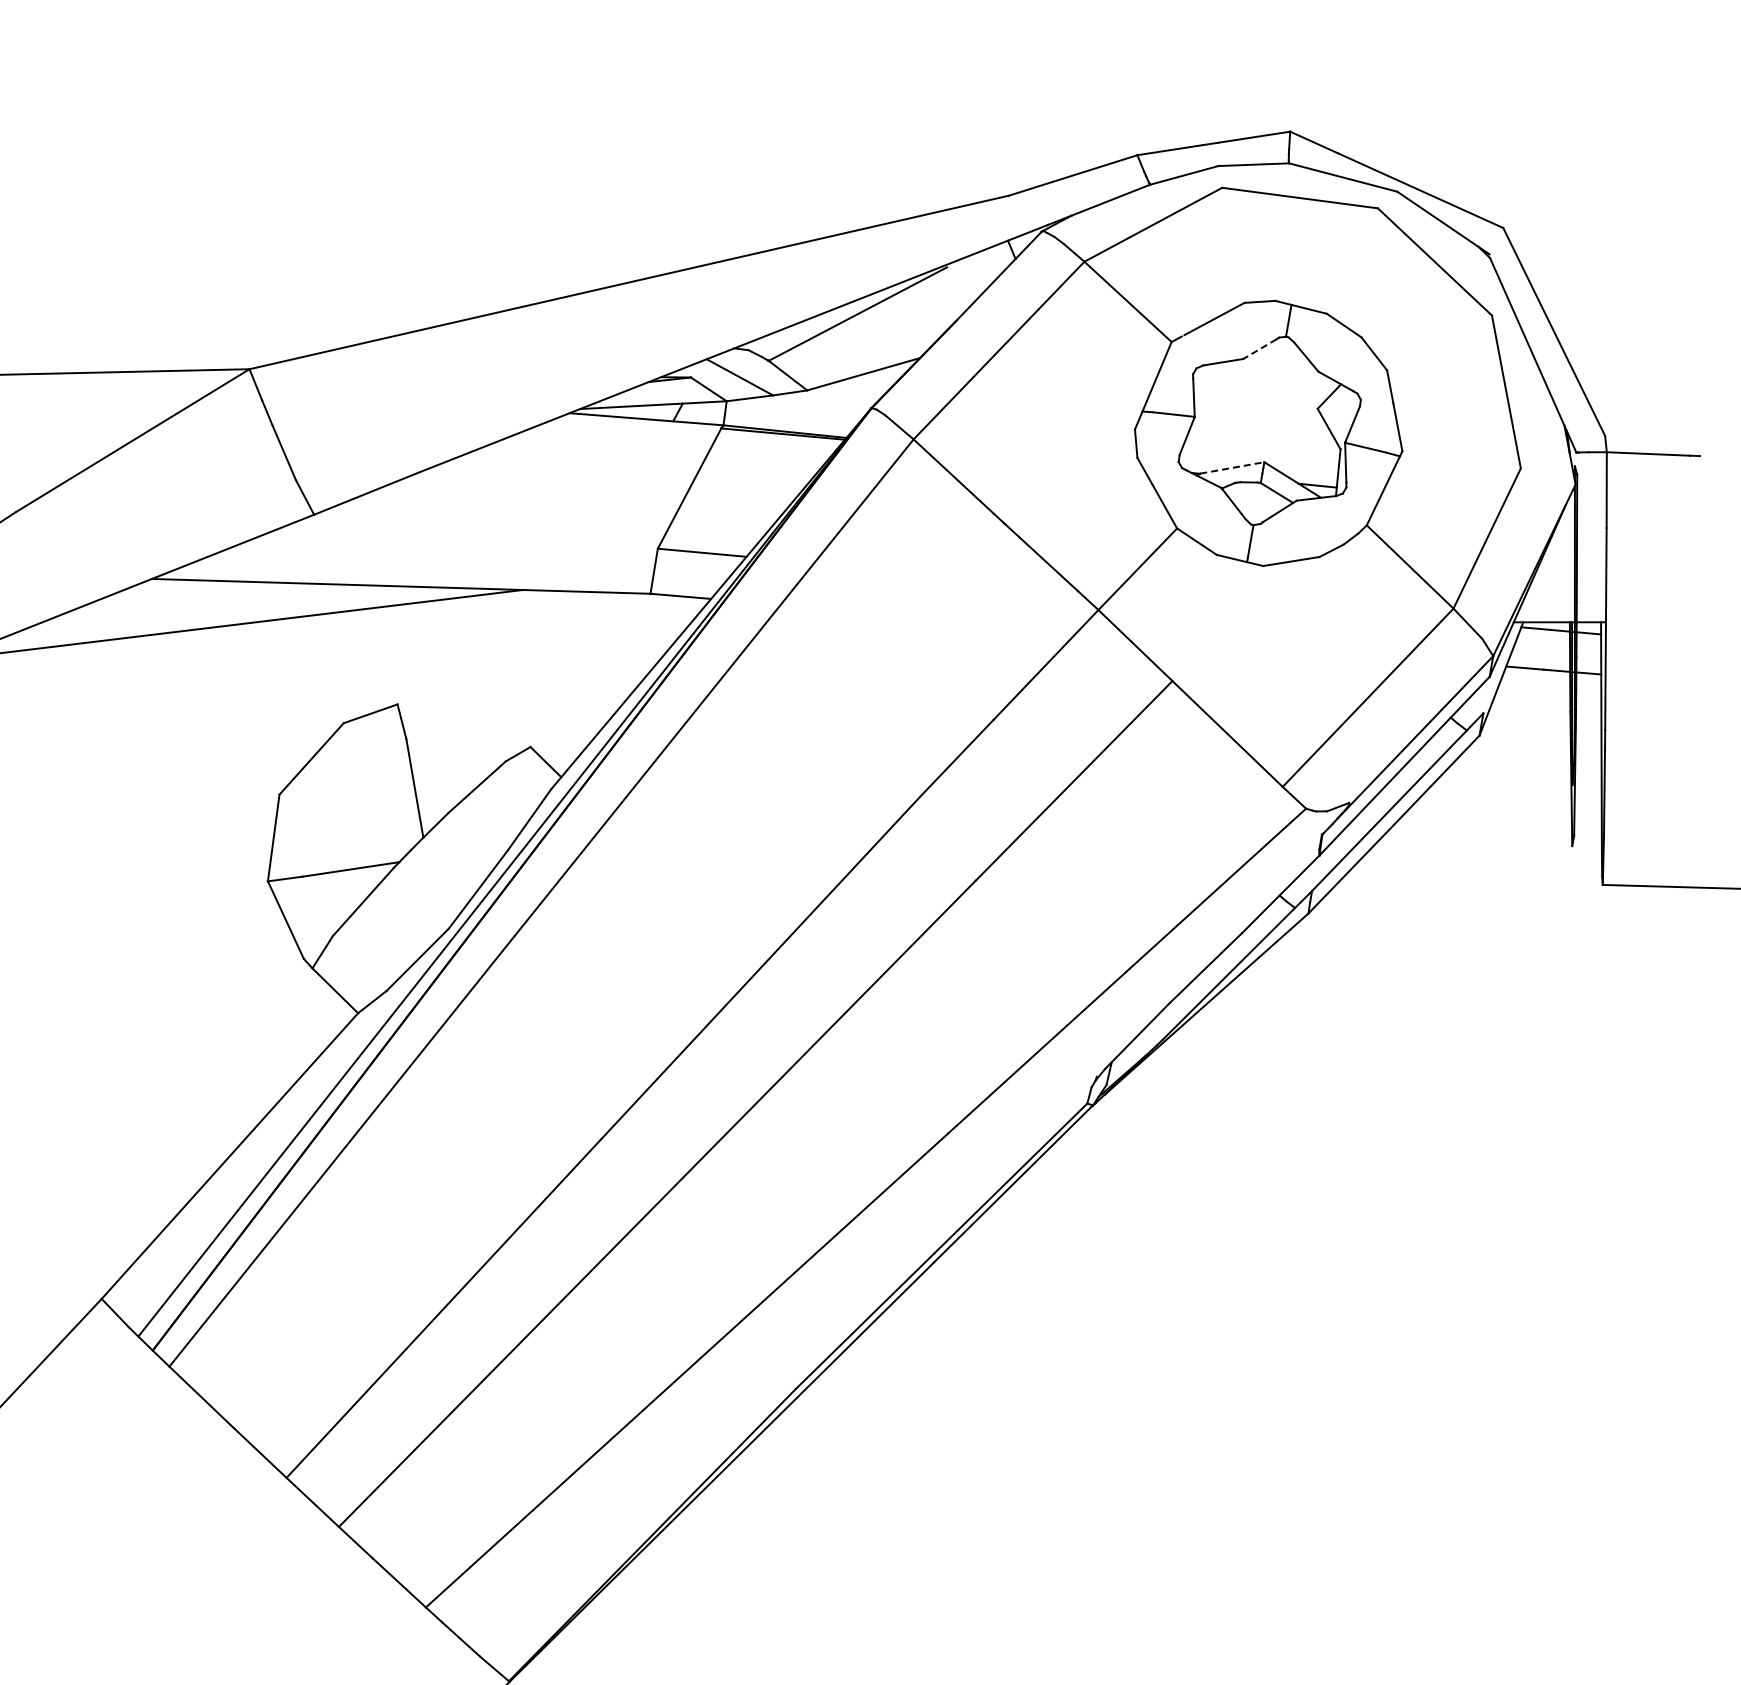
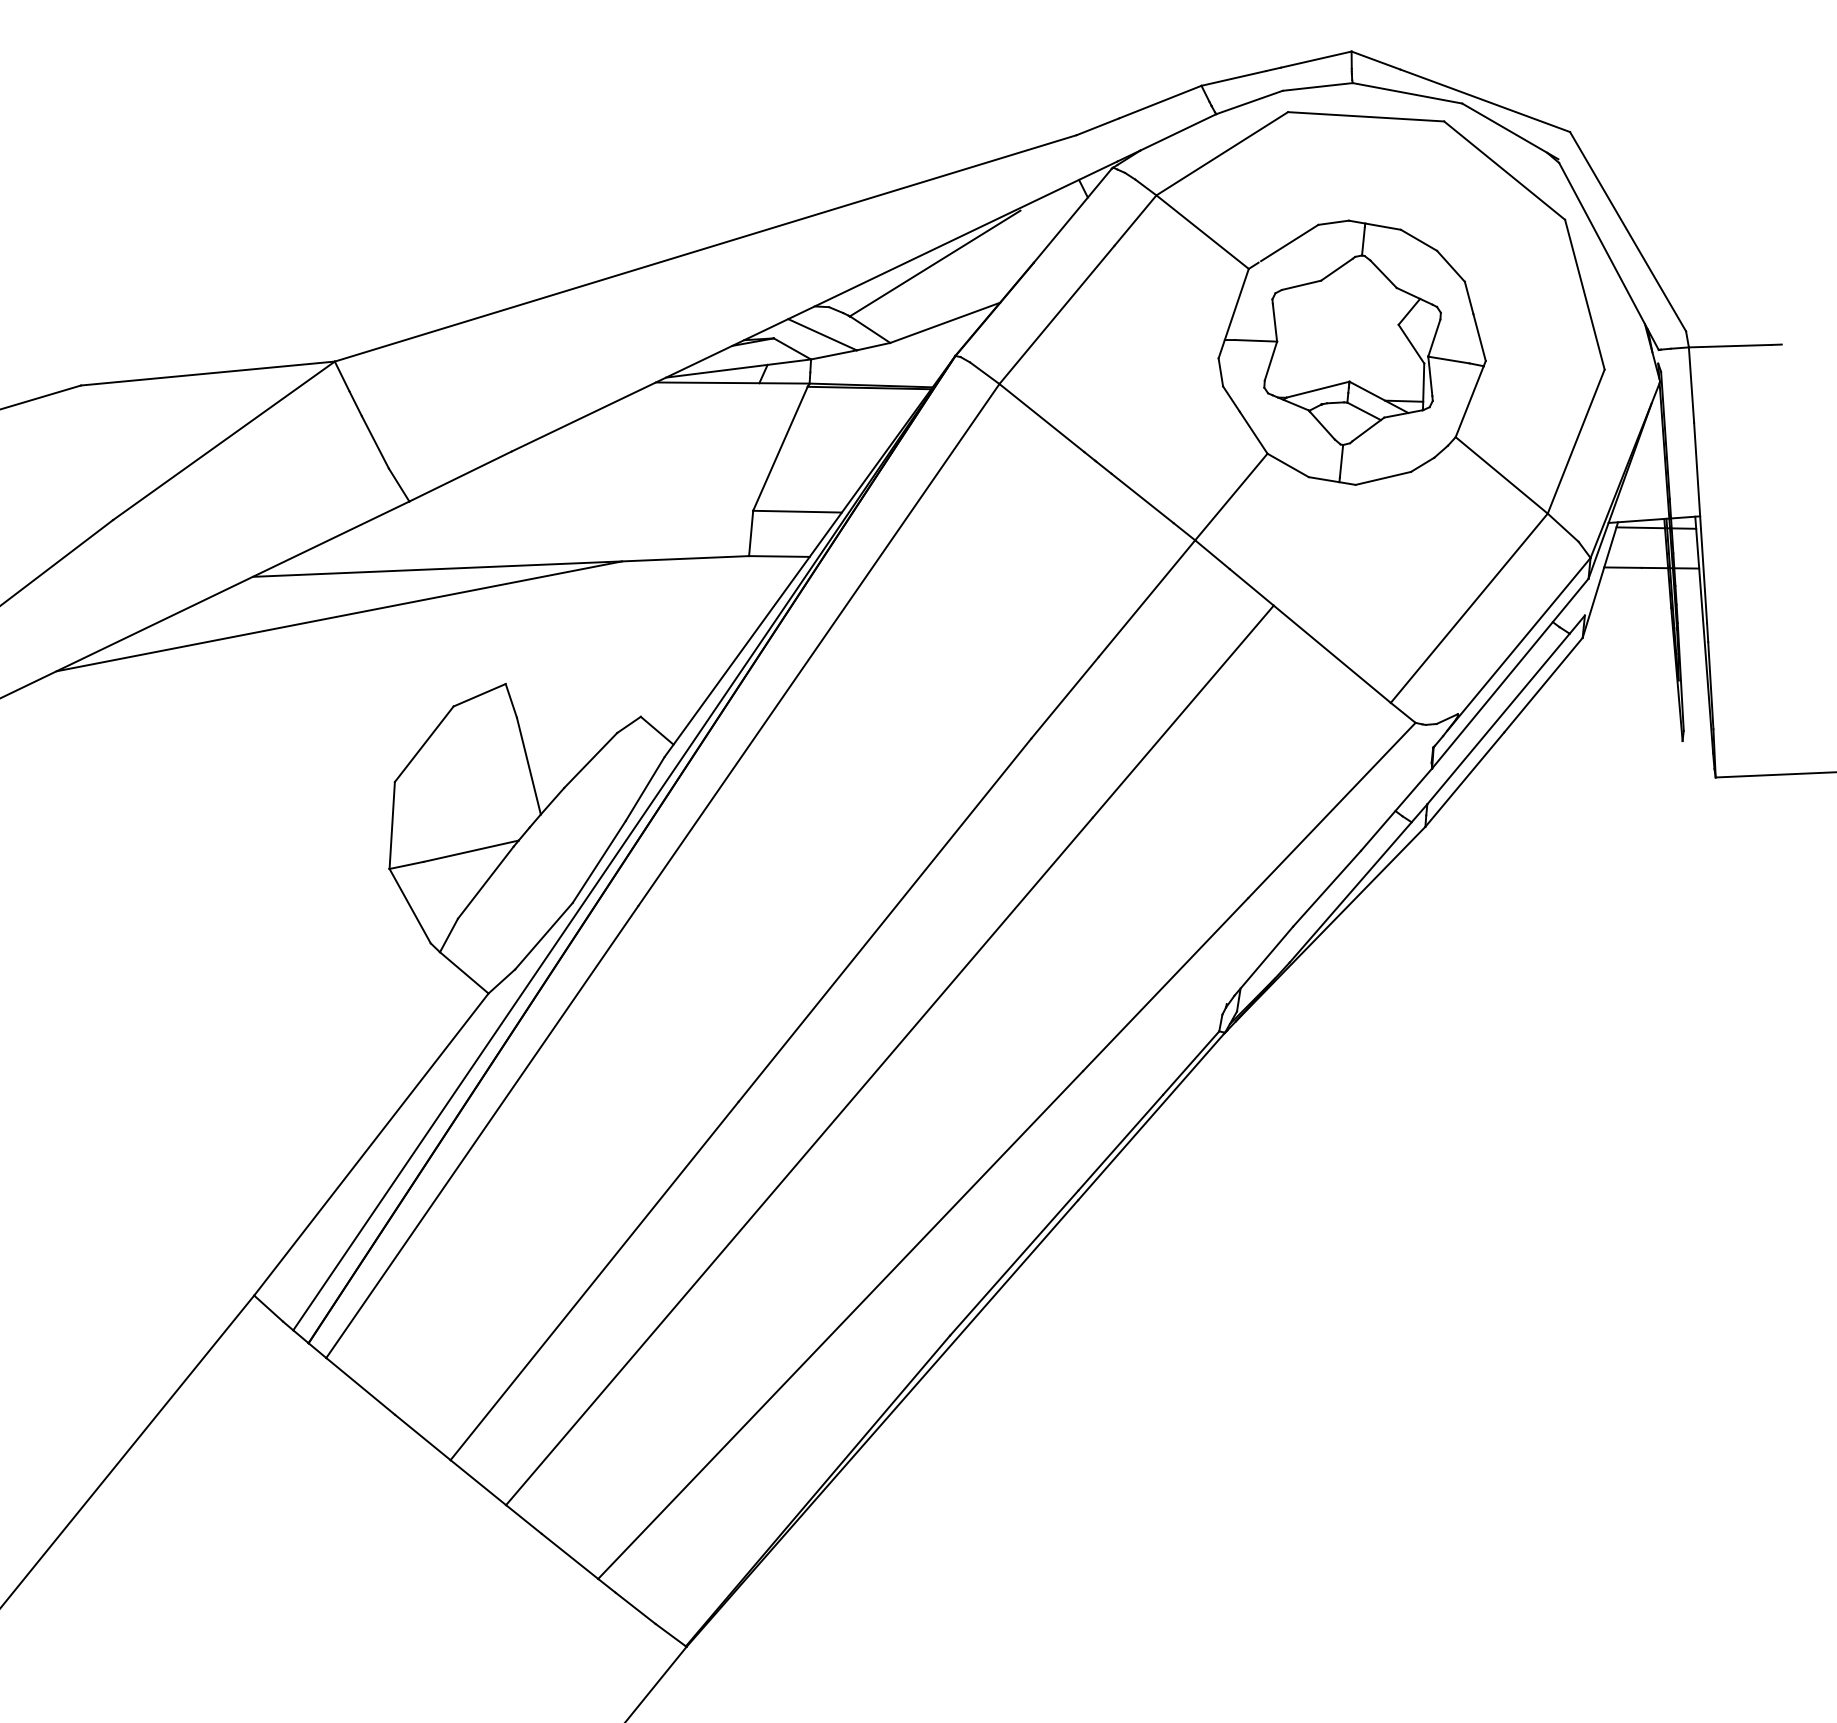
line: (1259, 348) -> (1336, 269), dashed -> solid
line: (1232, 467) -> (1318, 389), dashed -> solid

